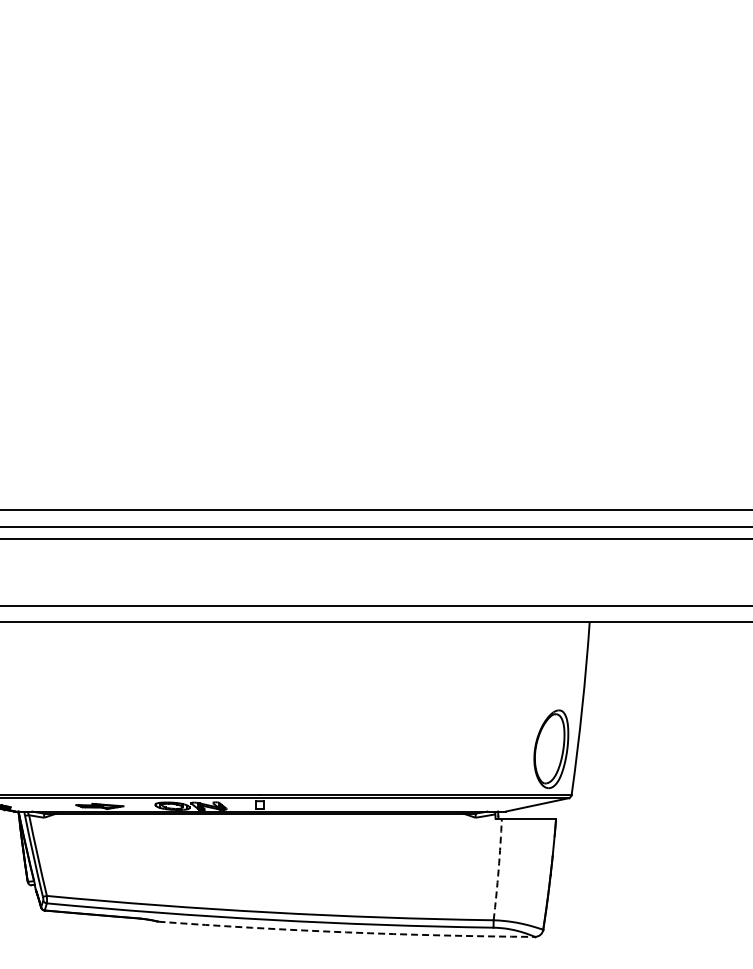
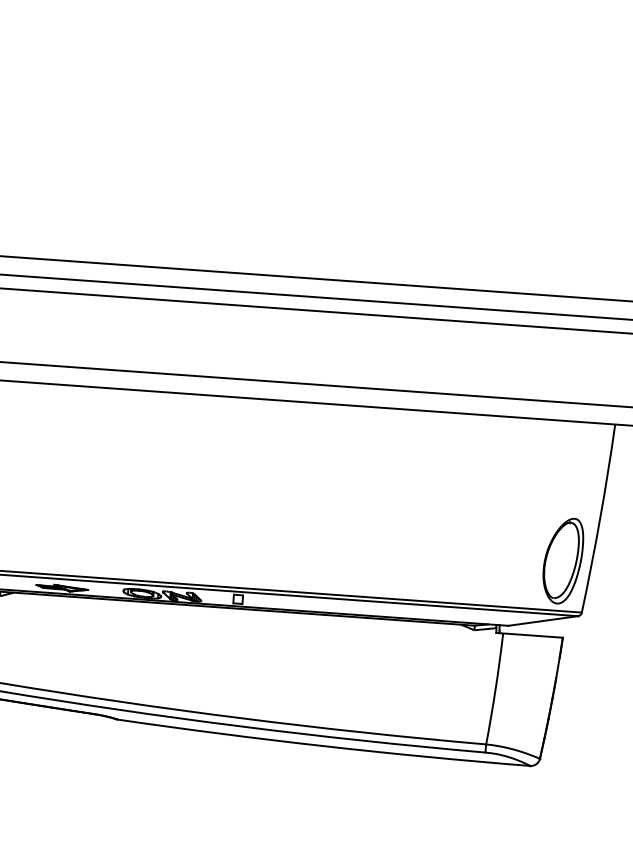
arc: (498, 869) -> (495, 688), dashed -> solid
arc: (346, 932) -> (323, 746), dashed -> solid

